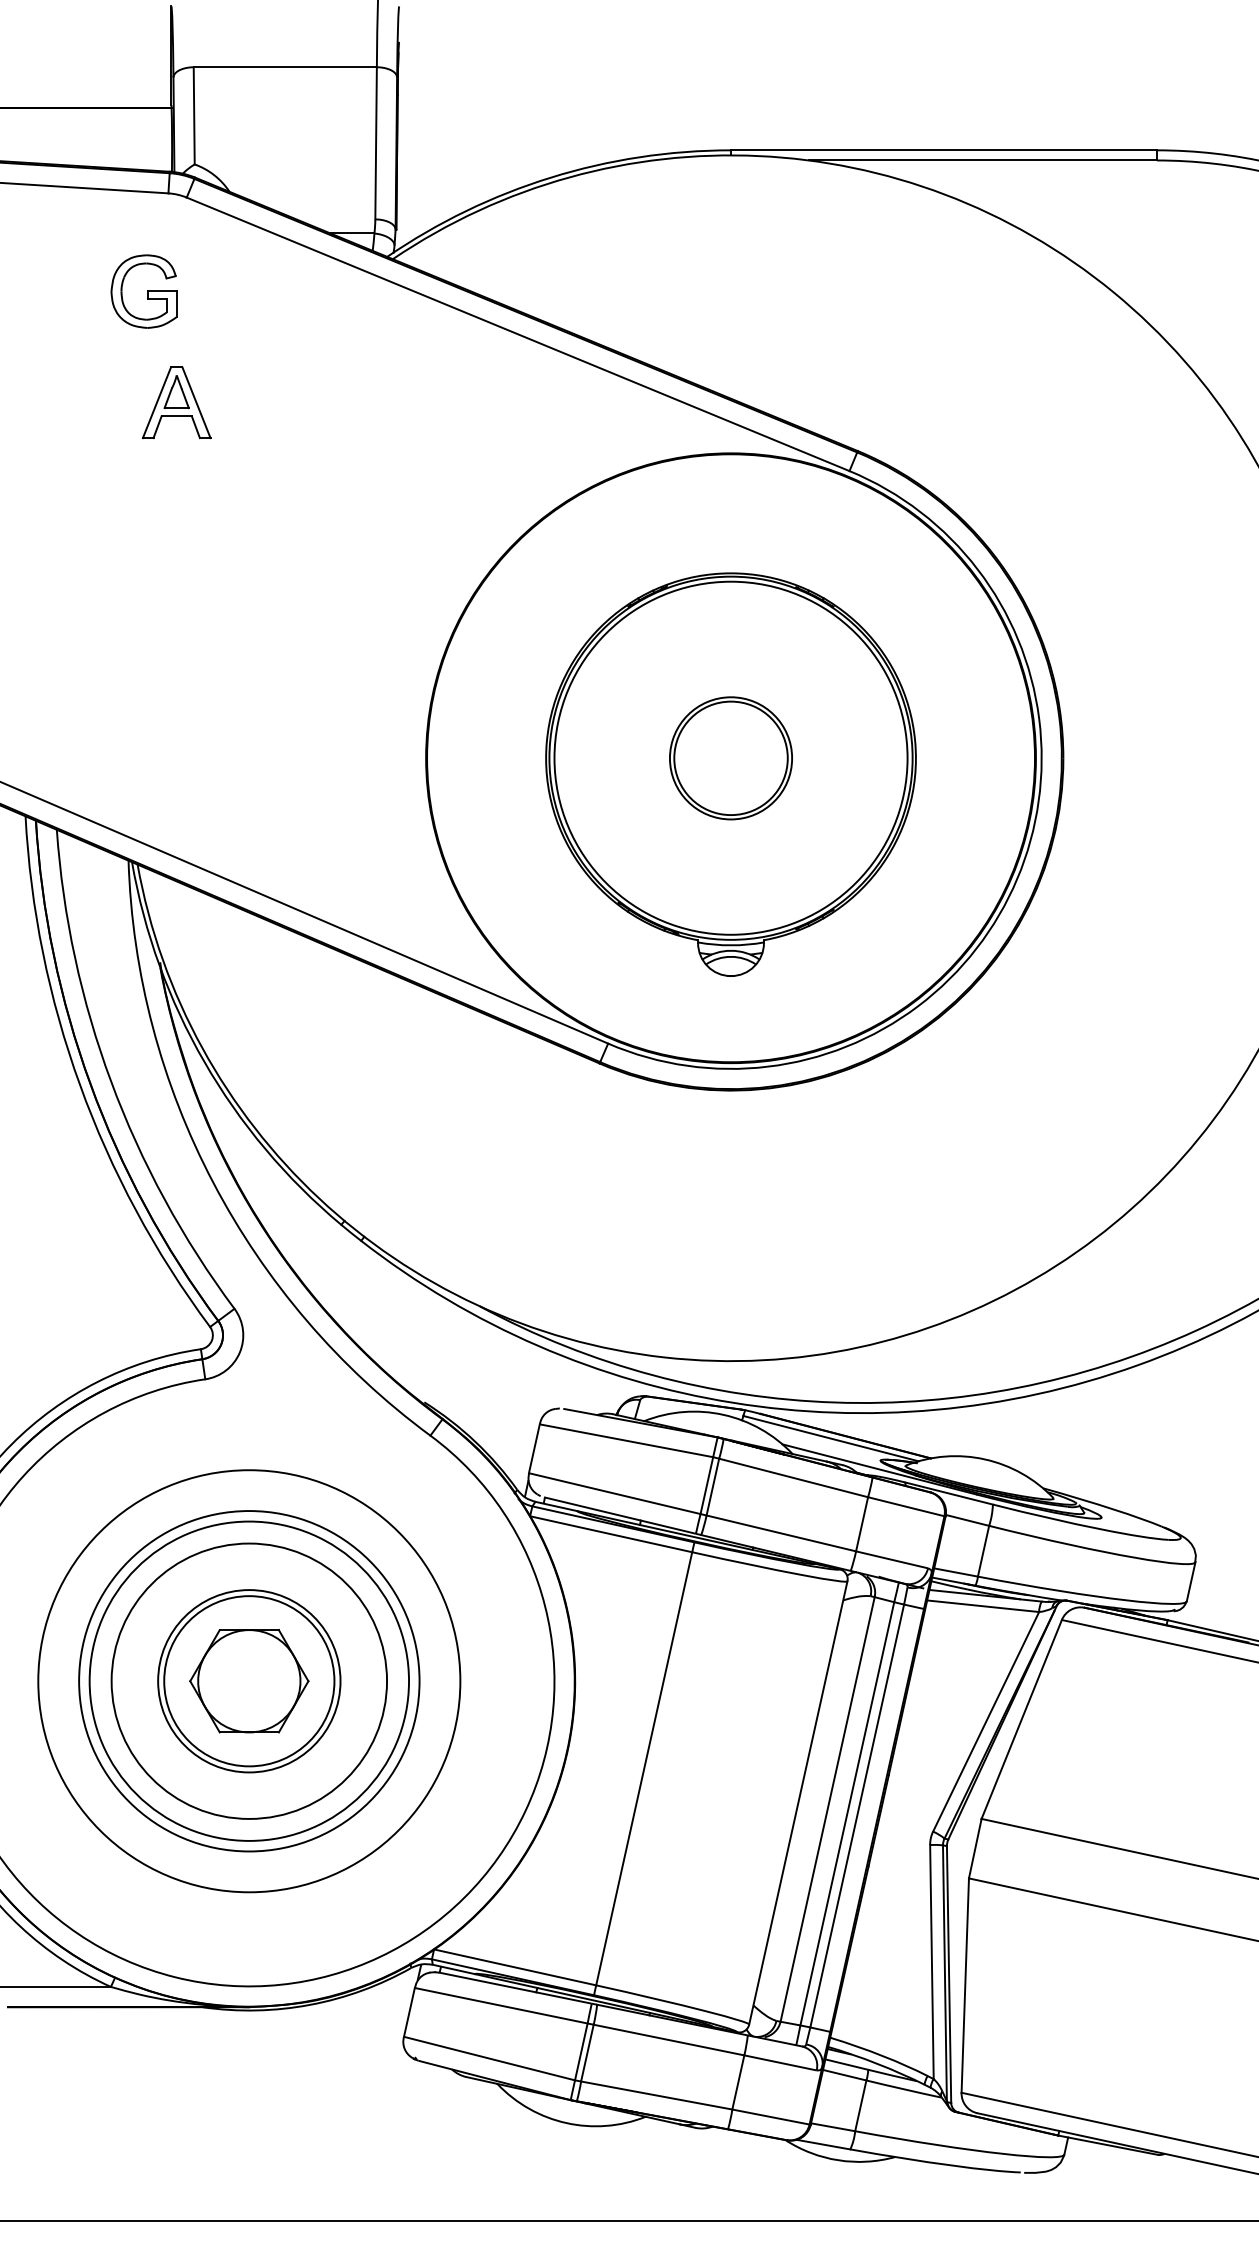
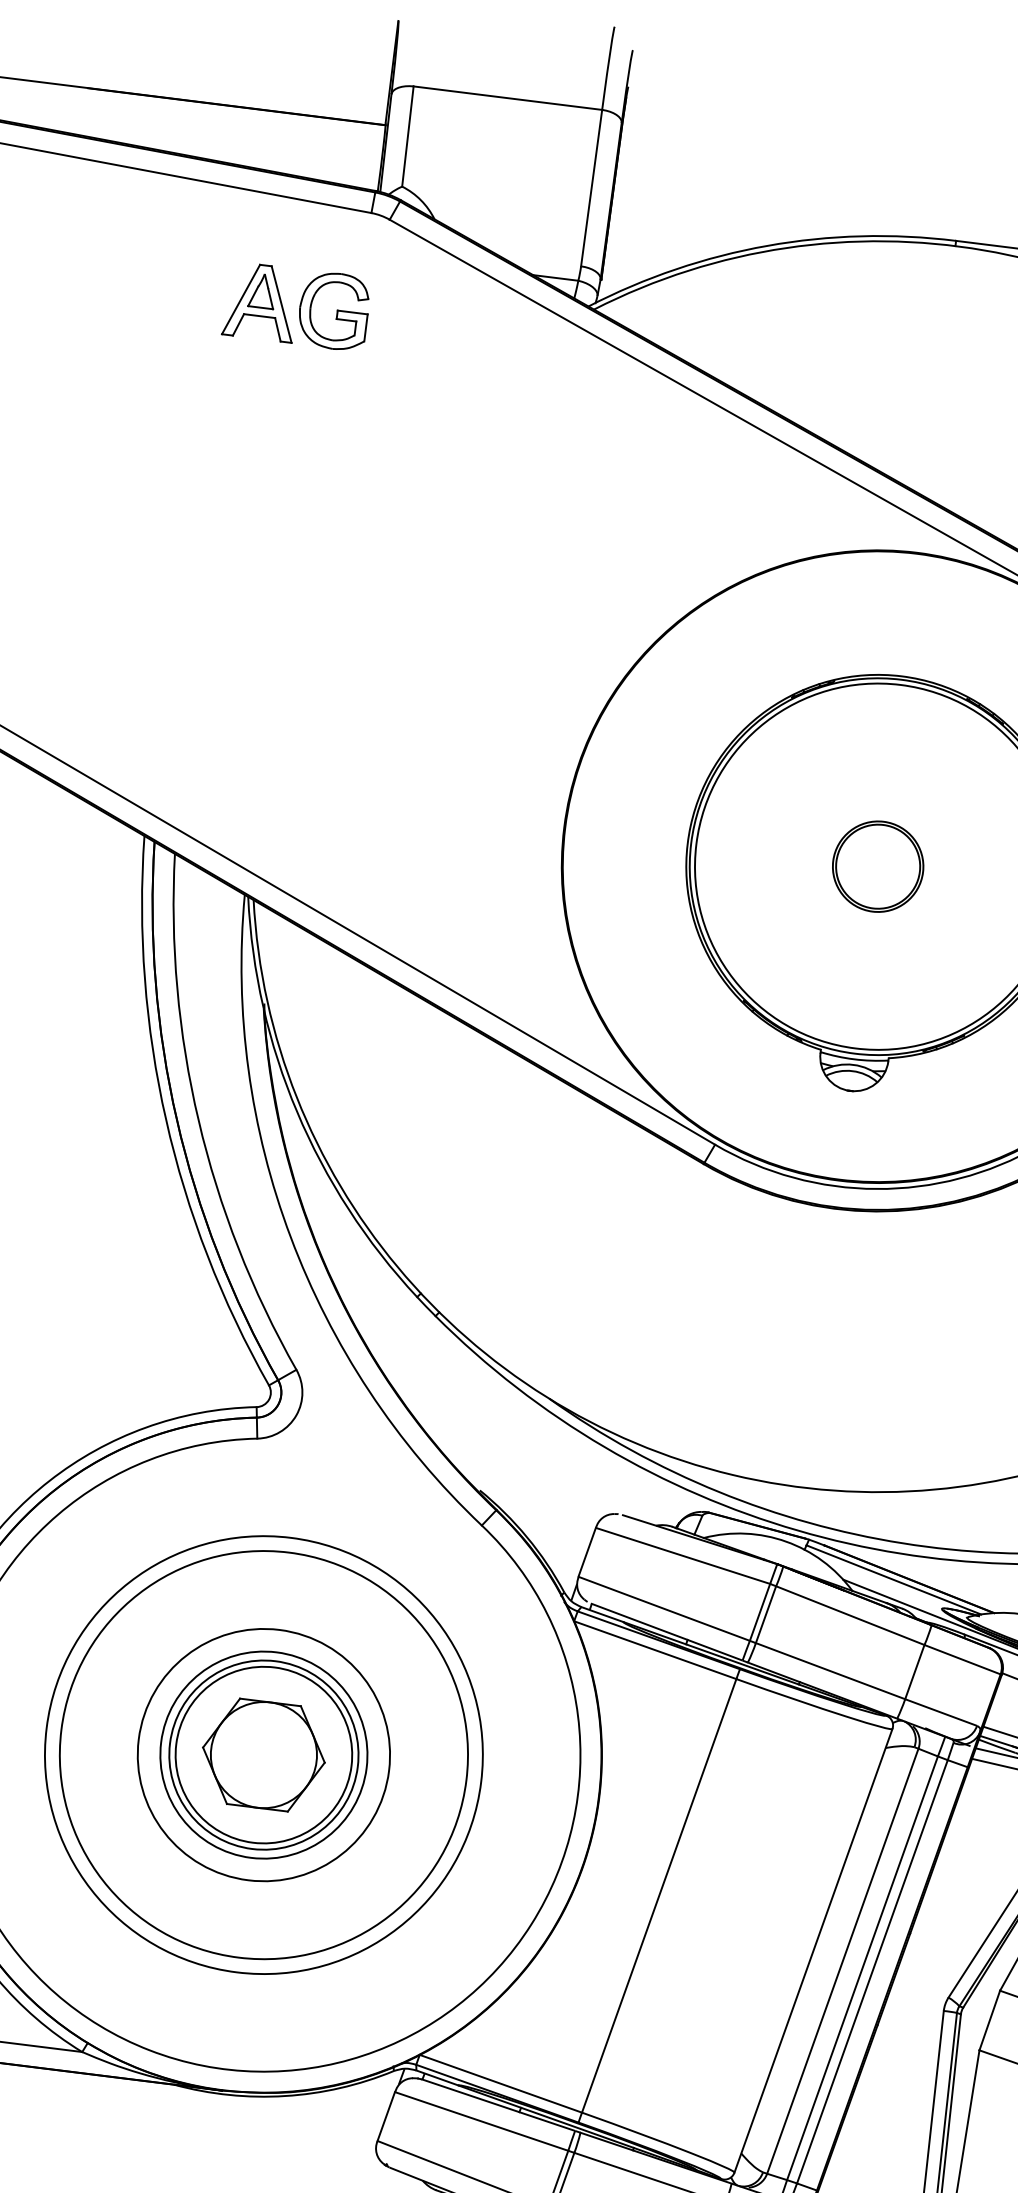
part: (176, 402) -> (261, 301), moved
part: (730, 757) -> (877, 865), size x0.71
circle: (248, 1680) -> (263, 1754), size x0.71
circle: (249, 1680) -> (264, 1754), size x1.43
circle: (249, 1681) -> (264, 1755), size x0.62

